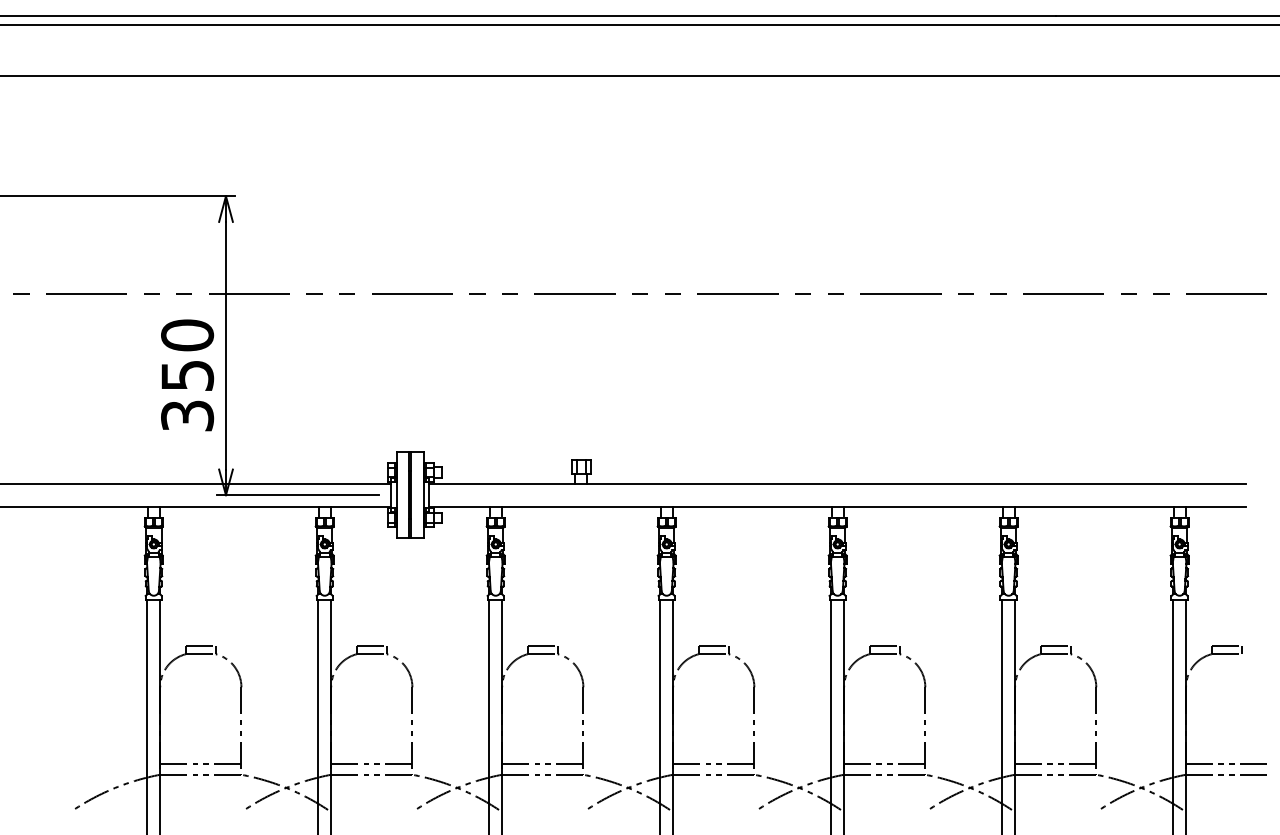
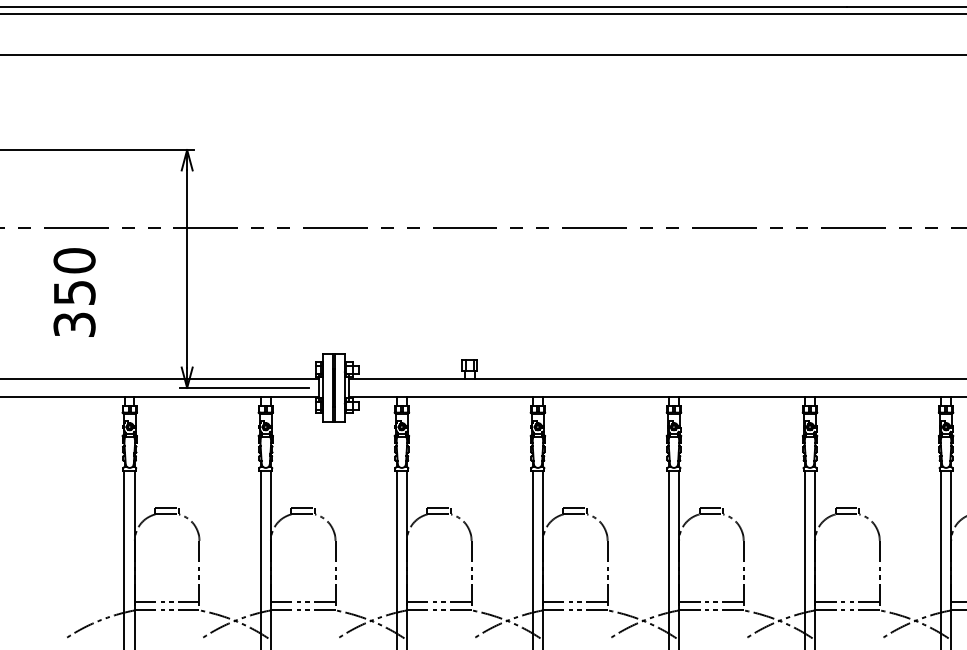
text: (187, 375) -> (74, 292), moved

